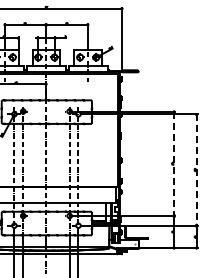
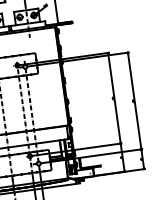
line: (174, 164) -> (114, 98), dashed -> solid
line: (196, 170) -> (134, 101), dashed -> solid

